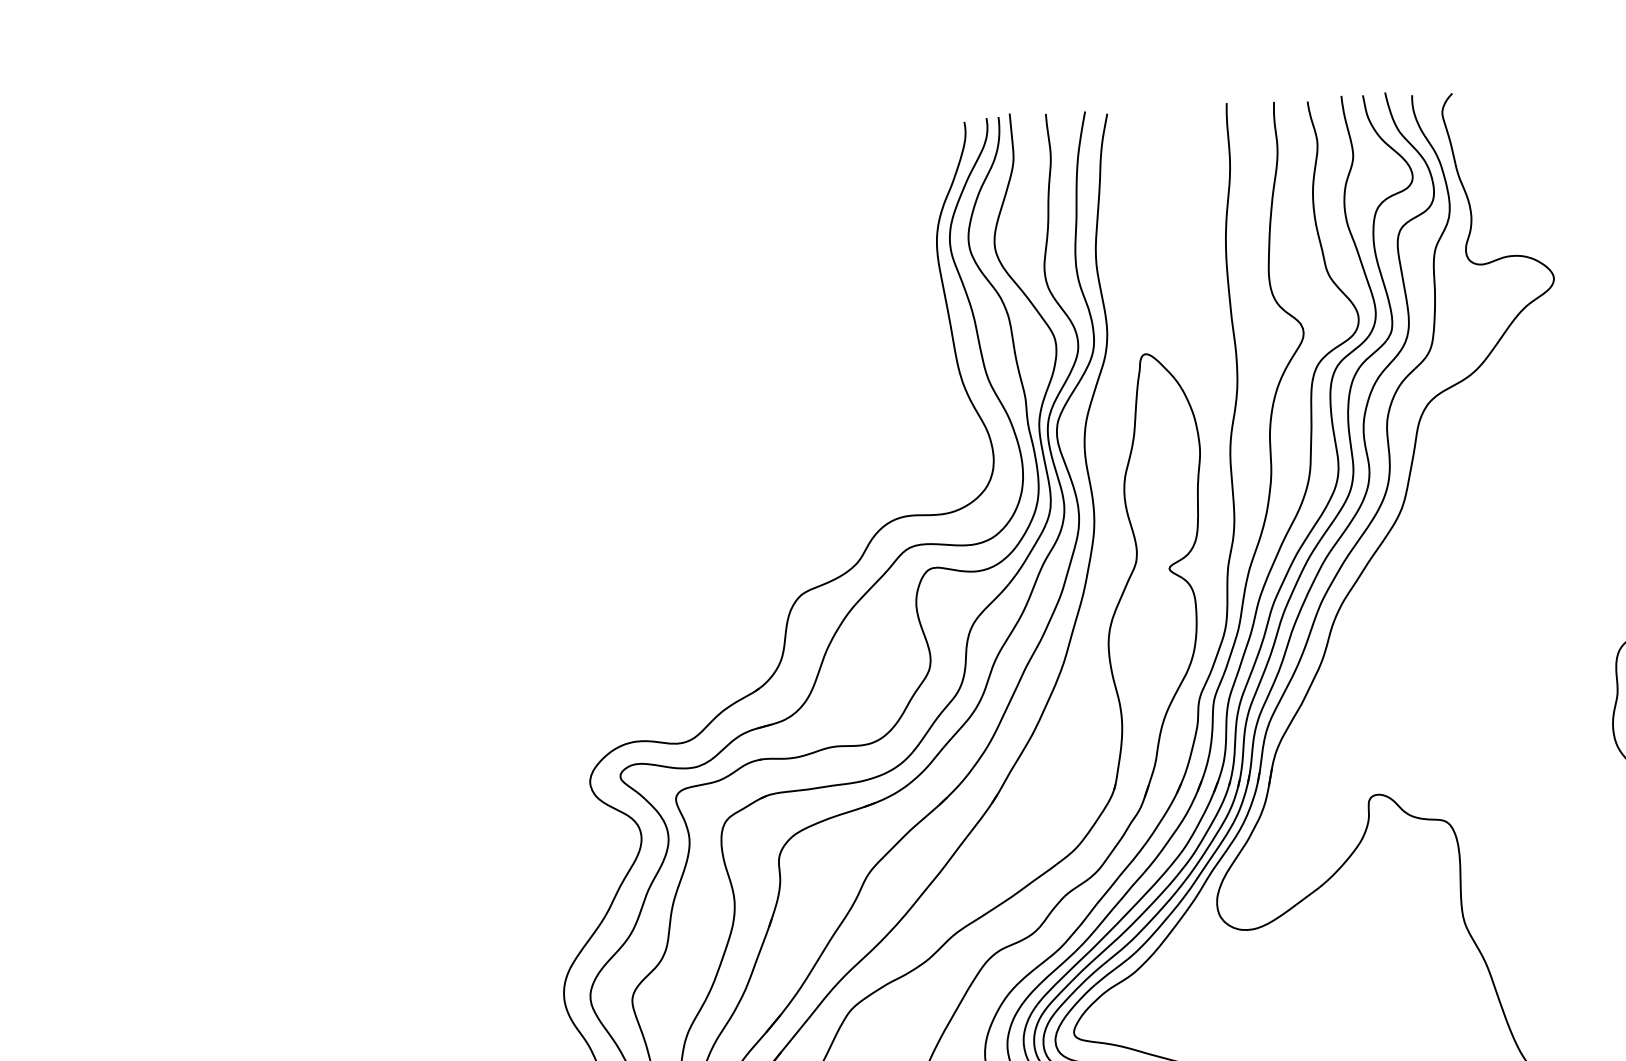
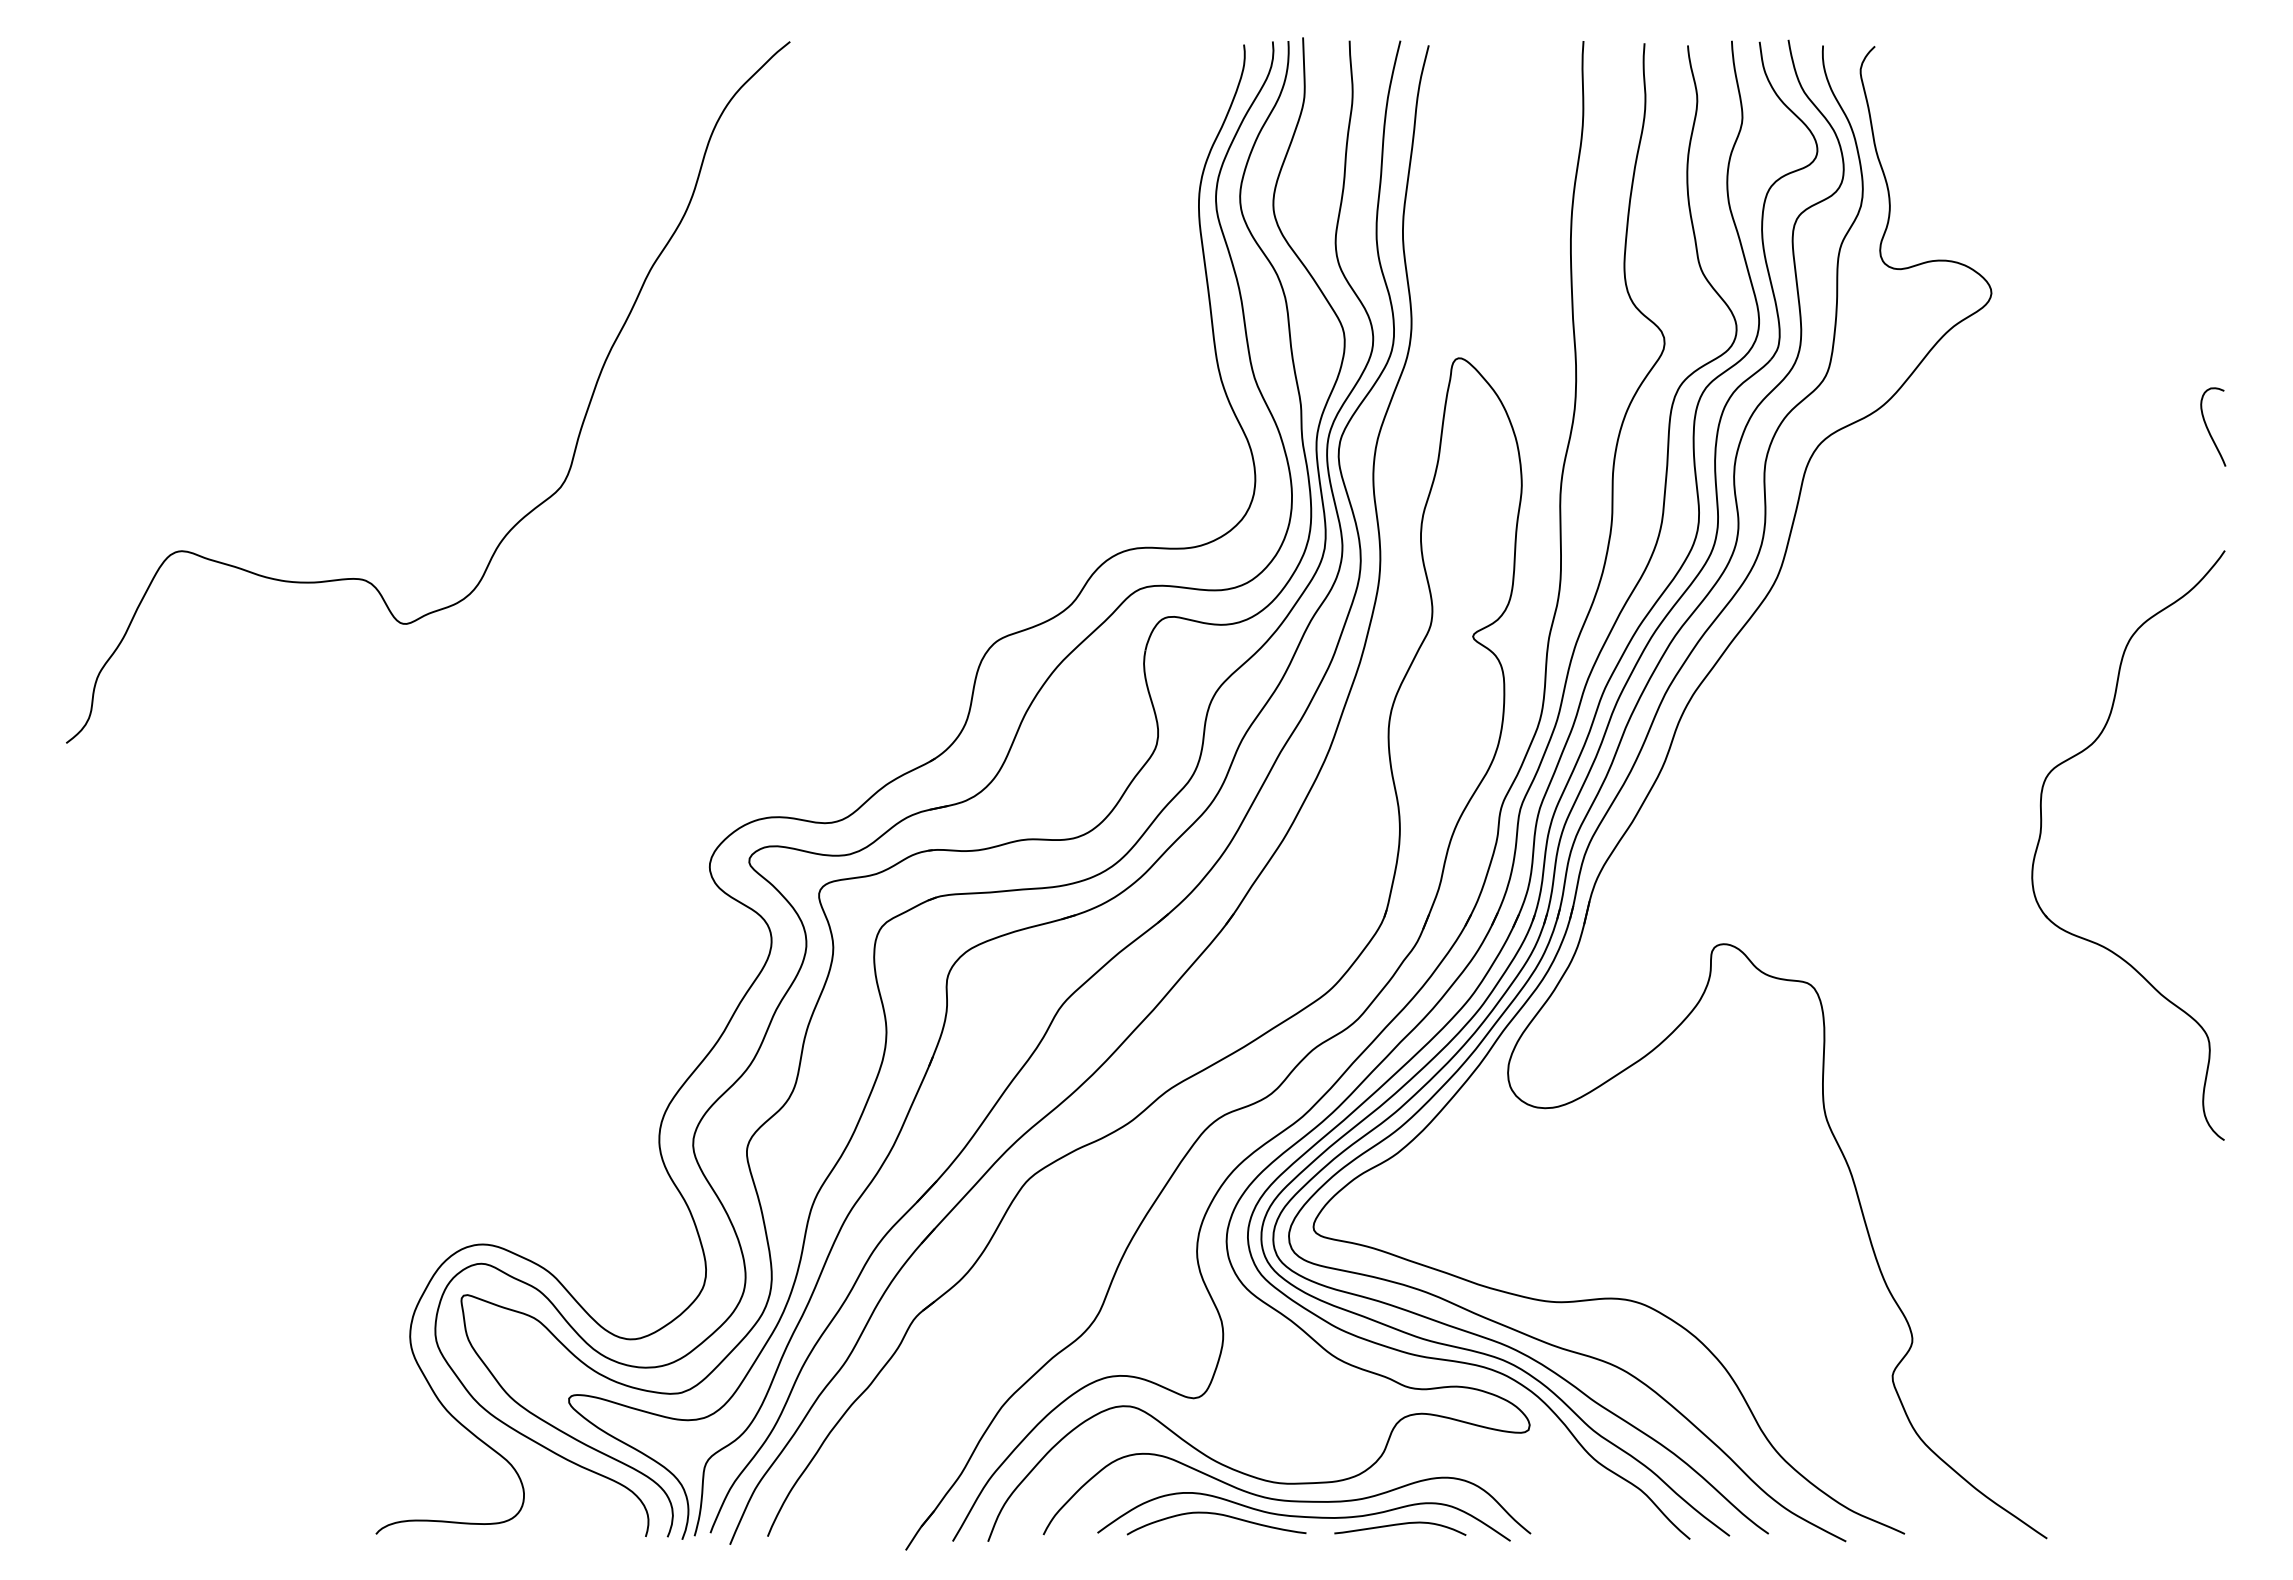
curve: (467, 456) -> (577, 436), added

